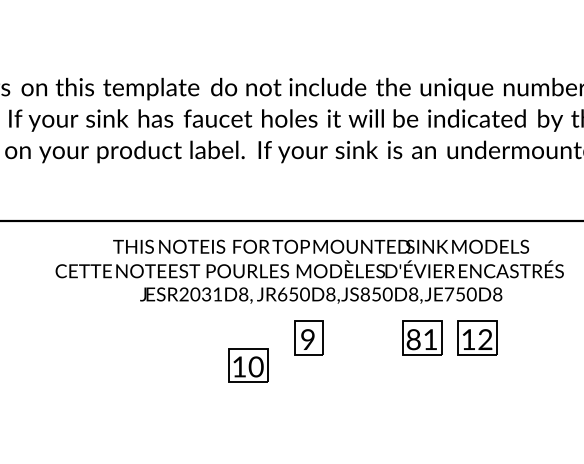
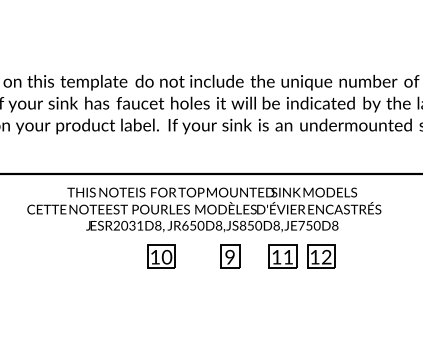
part: (308, 338) -> (230, 256), moved
text: (413, 338) -> (276, 256), 81 -> 11
part: (248, 365) -> (161, 256), moved

